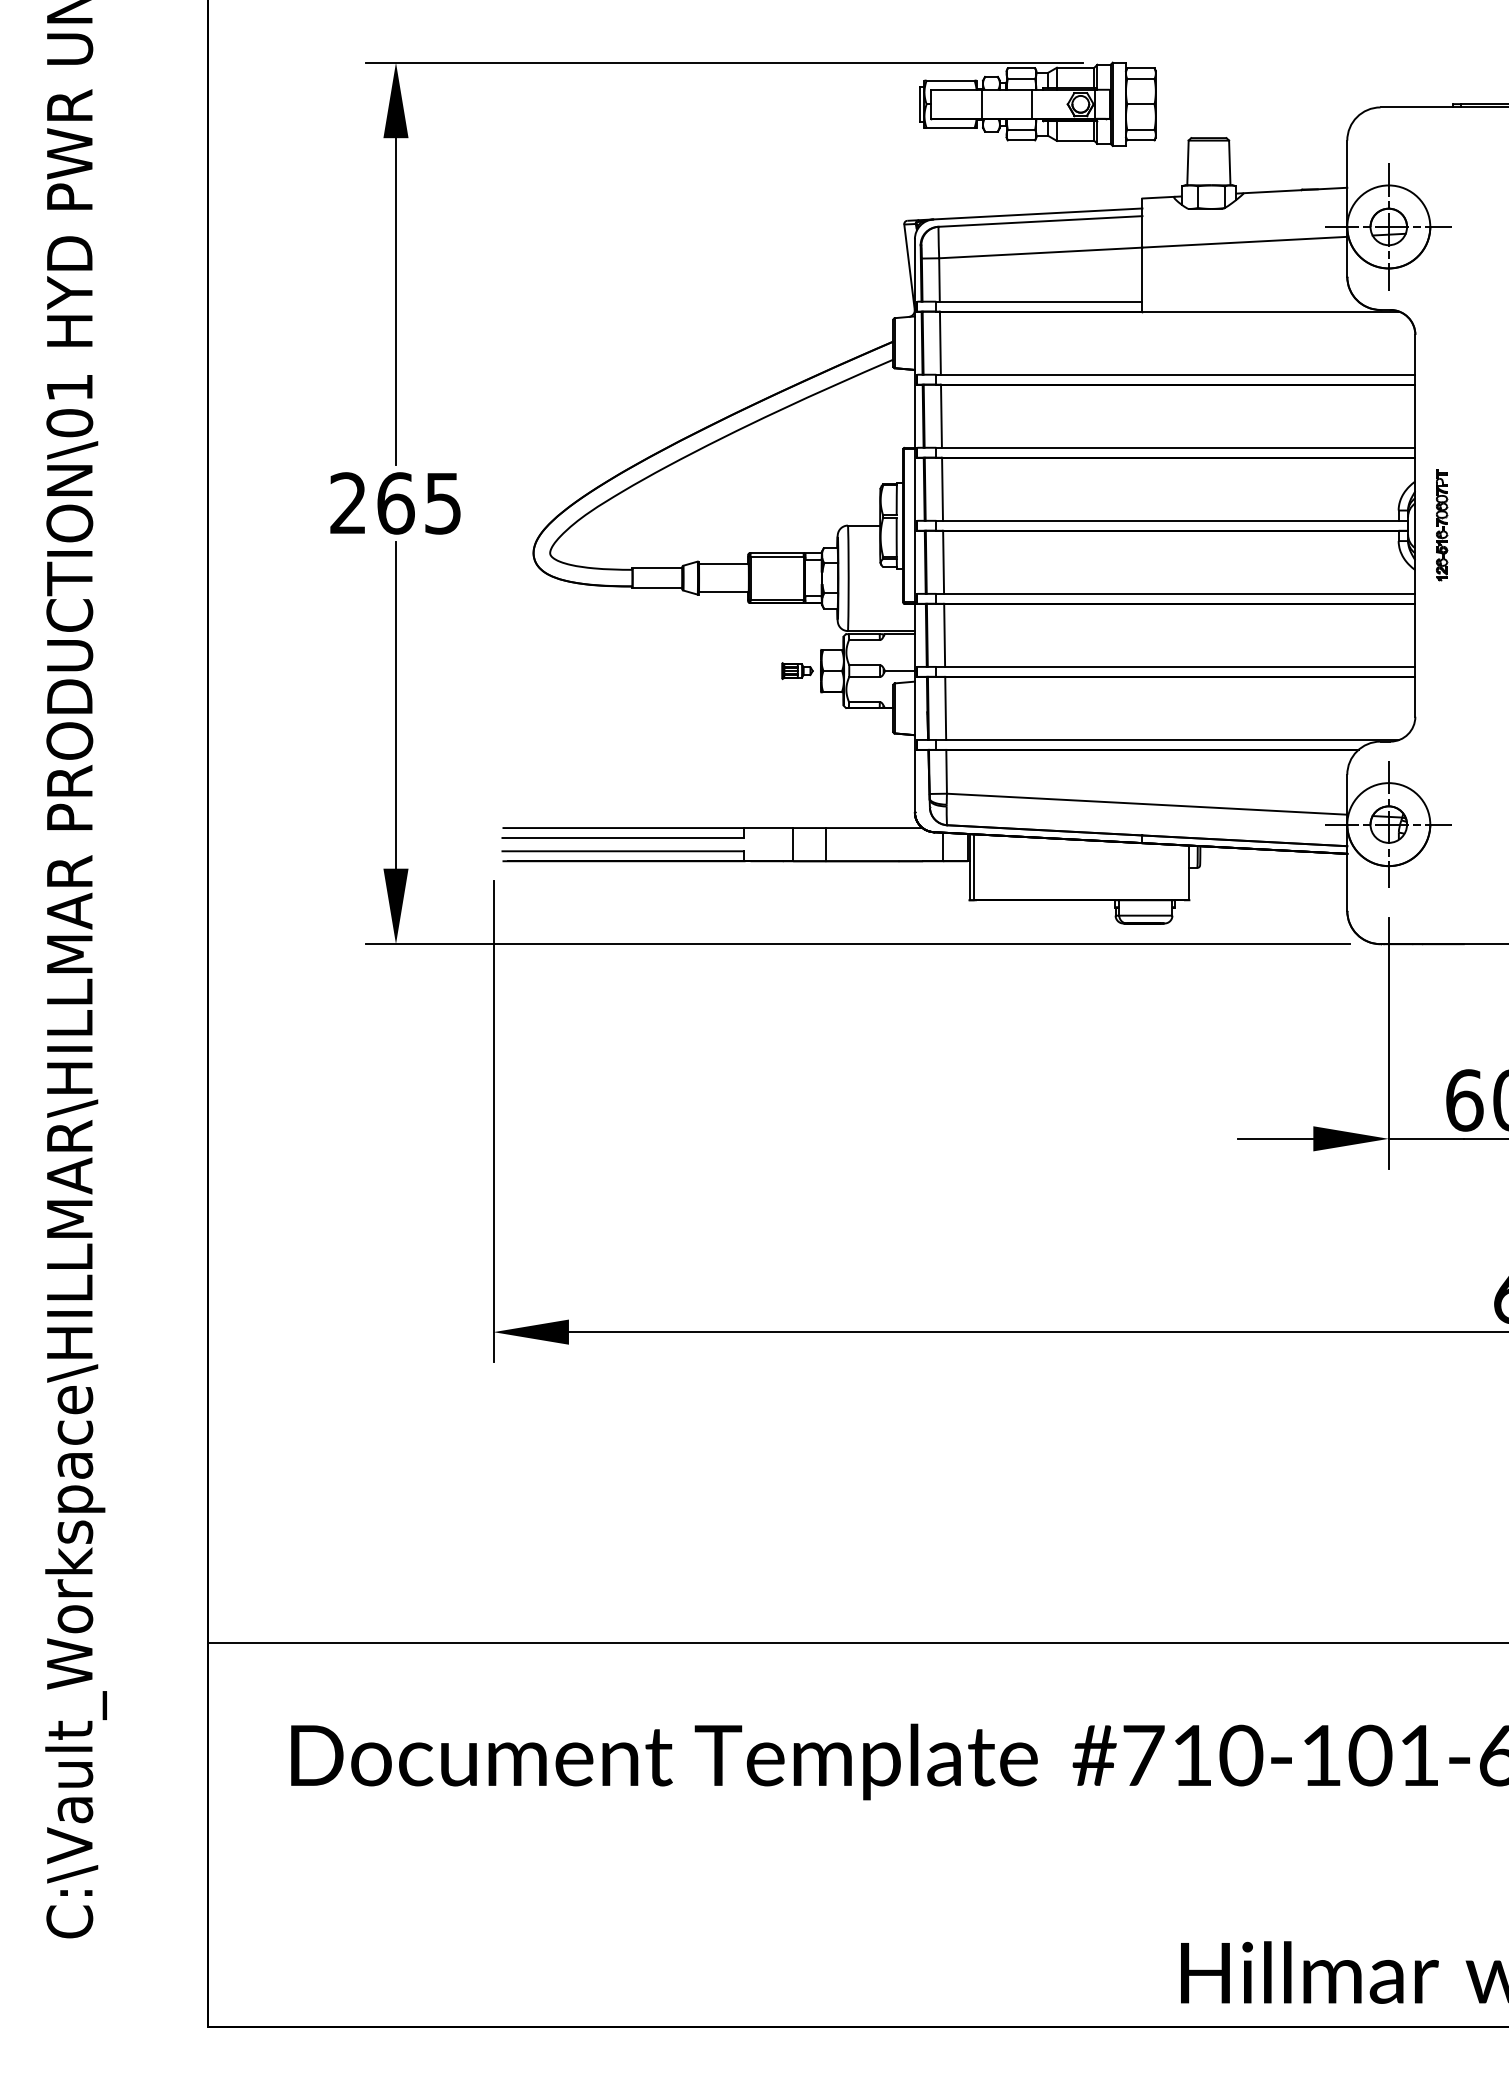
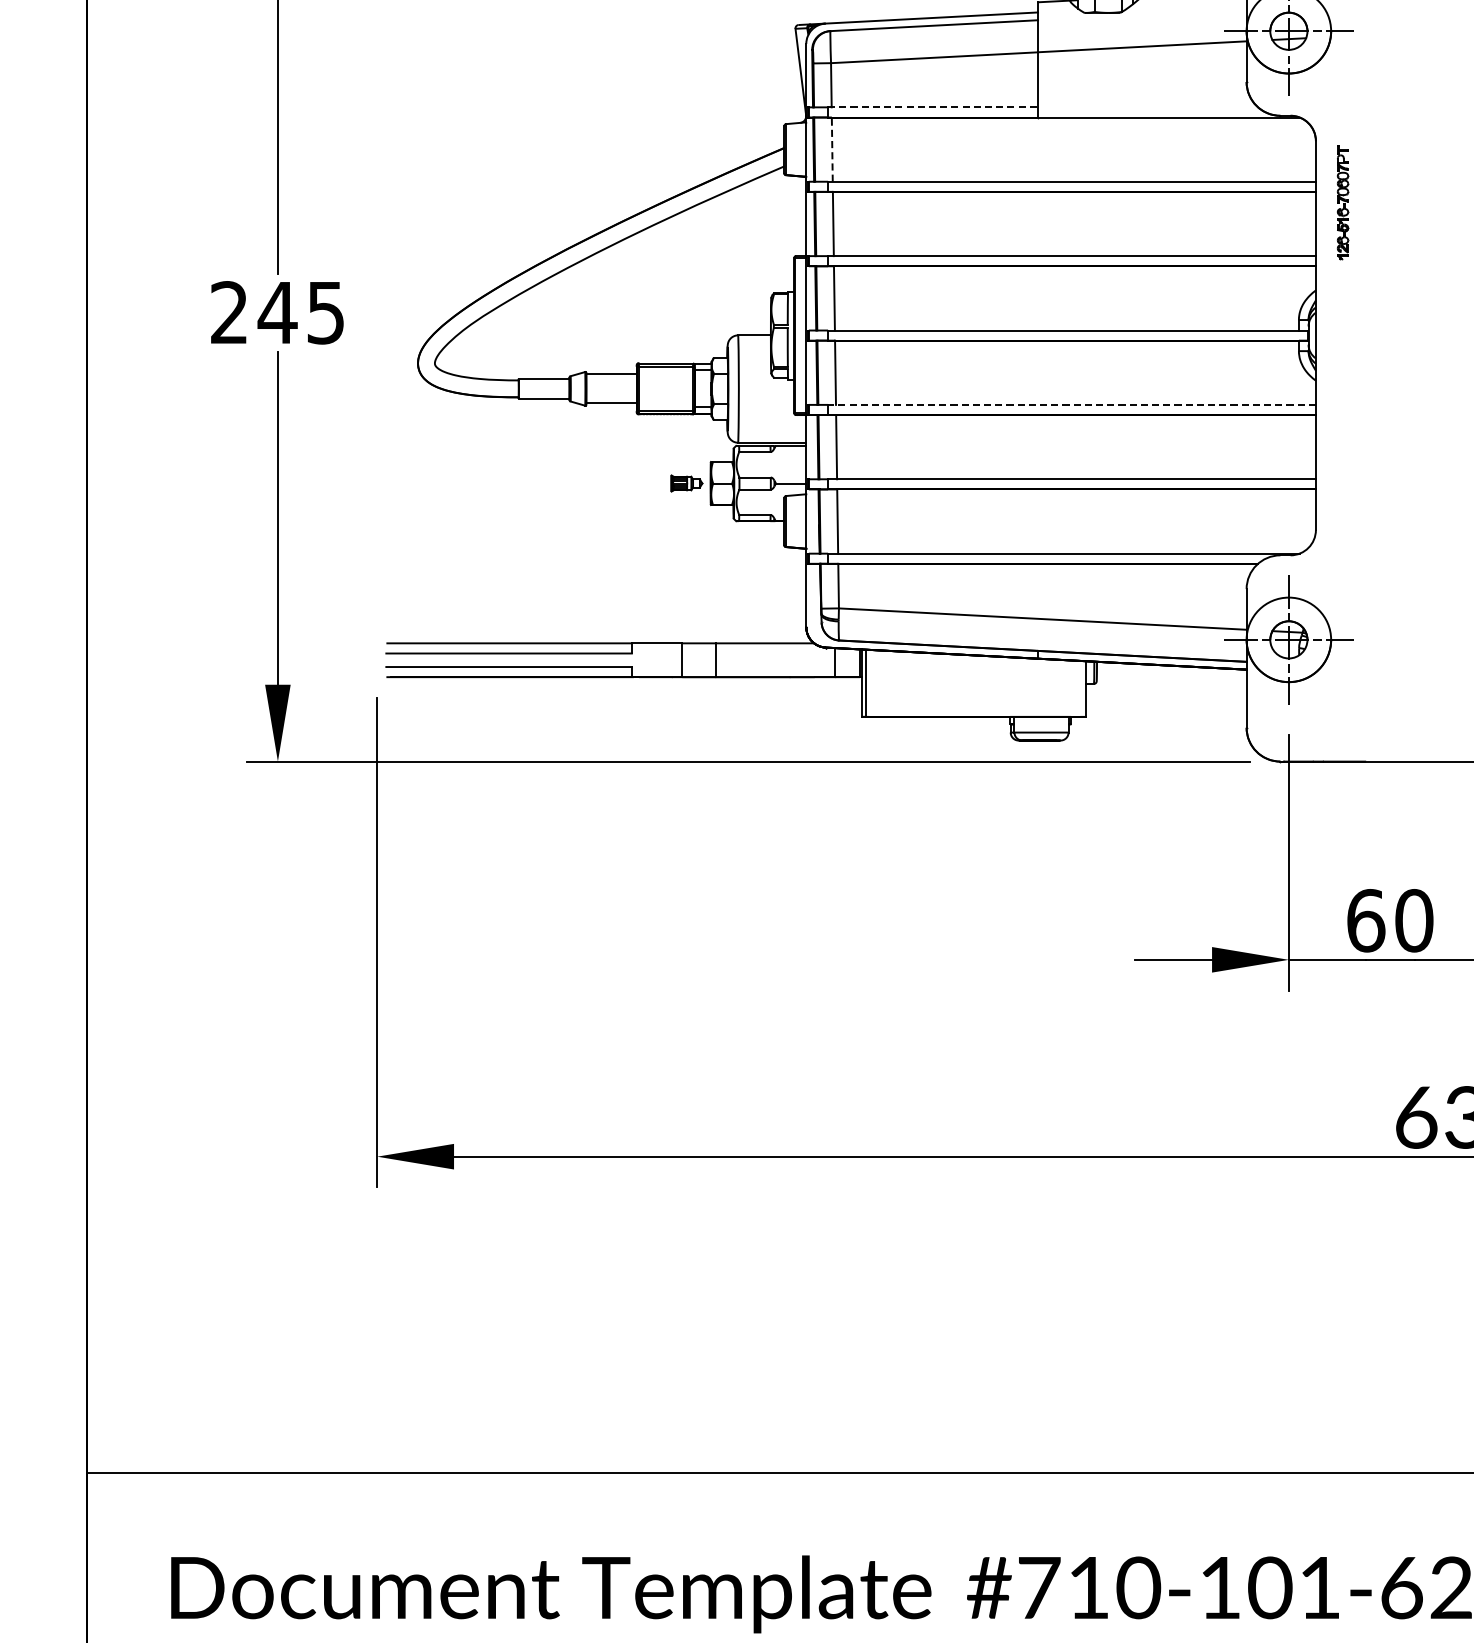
line: (1039, 301) -> (933, 107), solid -> dashed
line: (940, 343) -> (832, 149), solid -> dashed
text: (395, 503) -> (277, 312), 265 -> 245
part: (1442, 525) -> (1343, 202), moved
line: (1175, 593) -> (1071, 404), solid -> dashed

